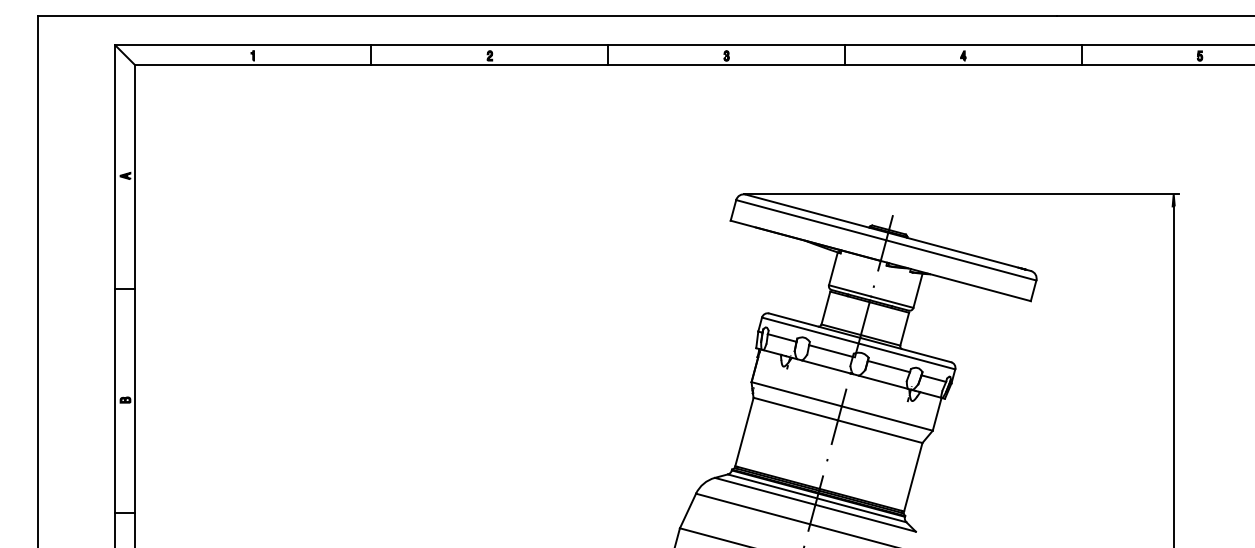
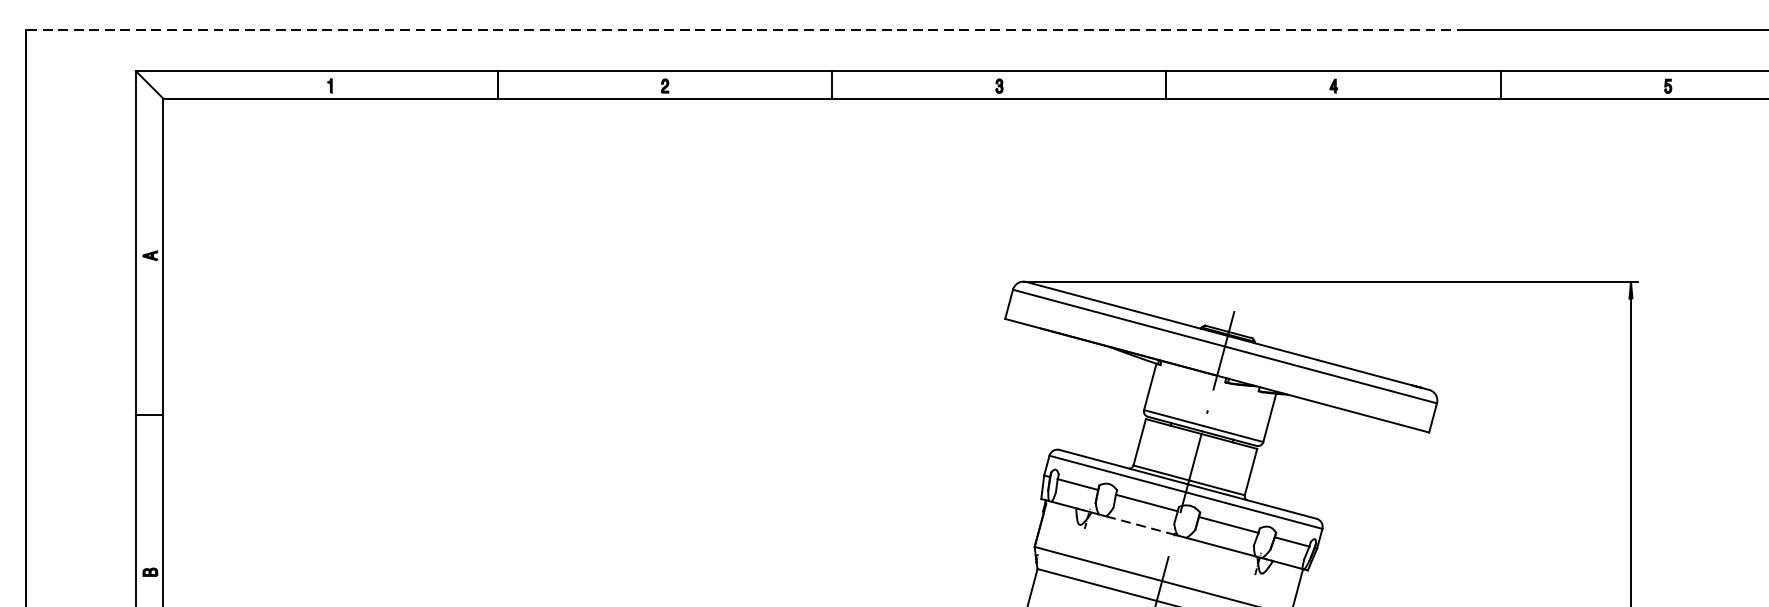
line: (547, 16) -> (746, 30), solid -> dashed
line: (827, 367) -> (1141, 526), solid -> dashed

